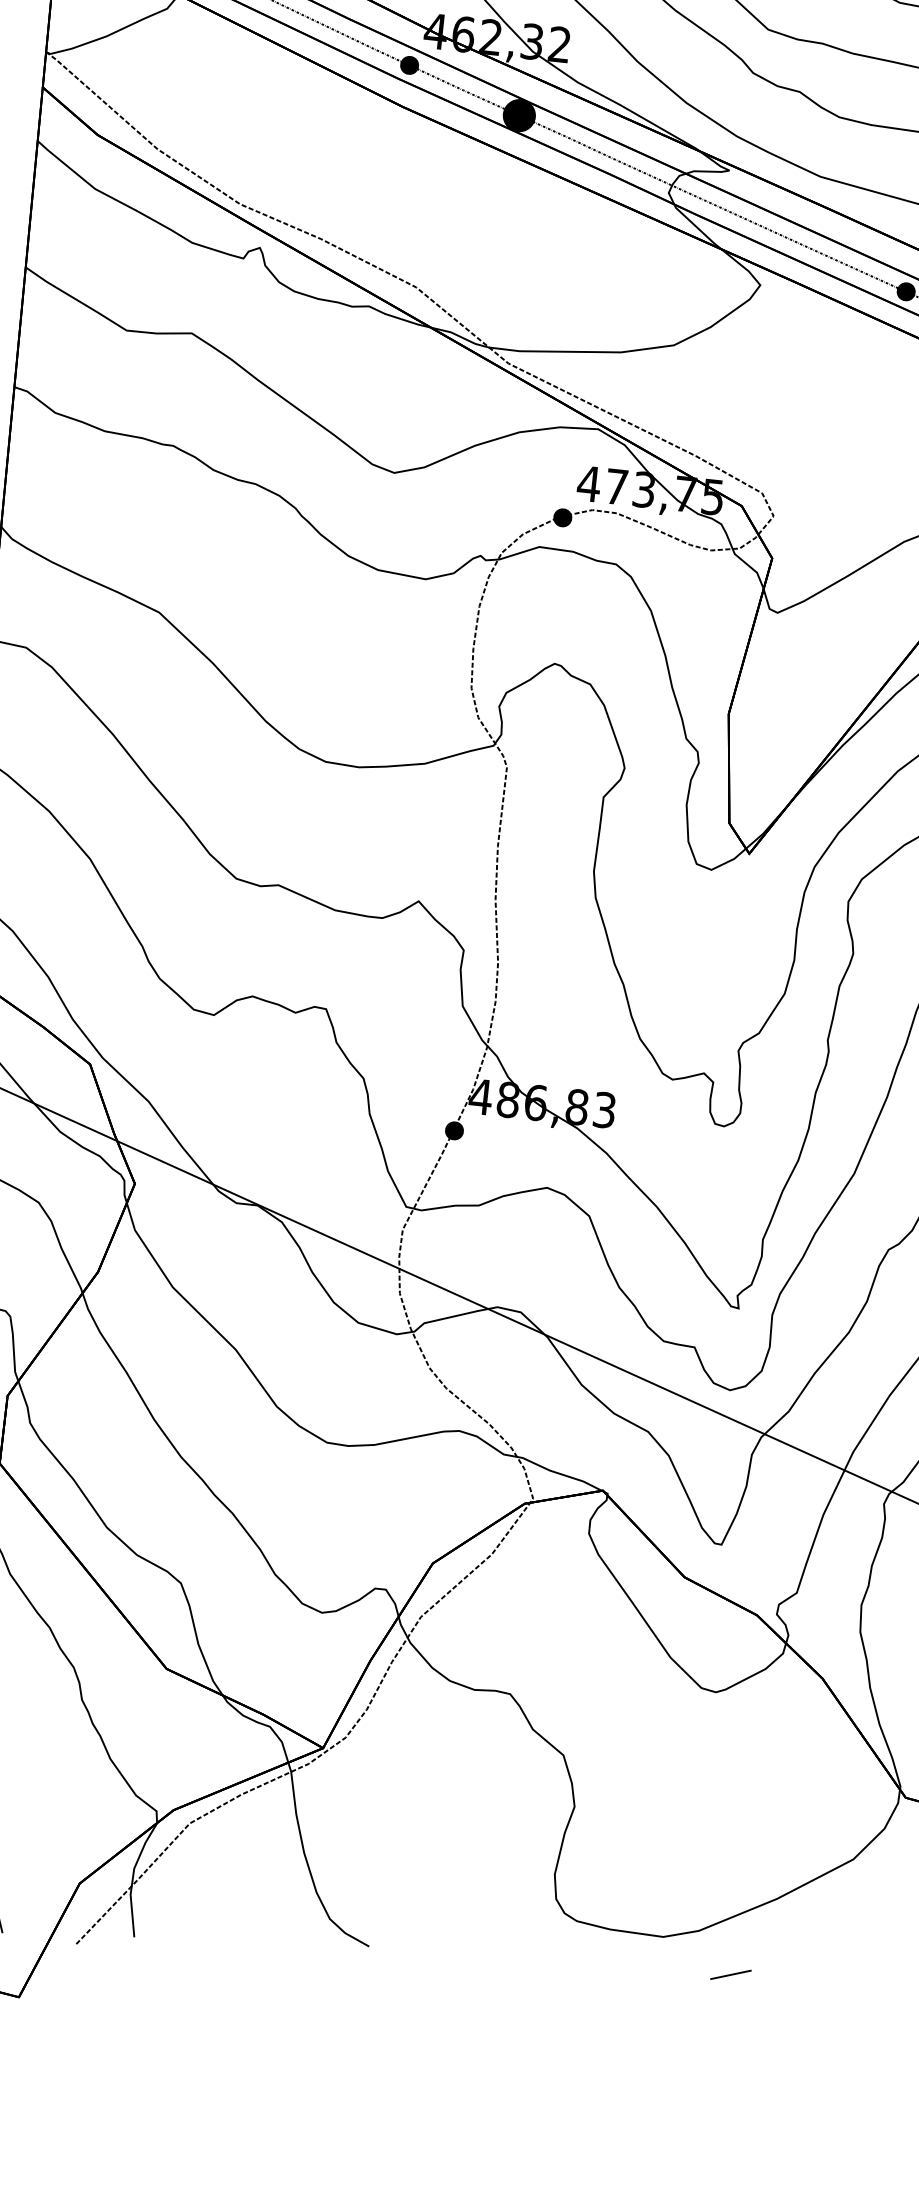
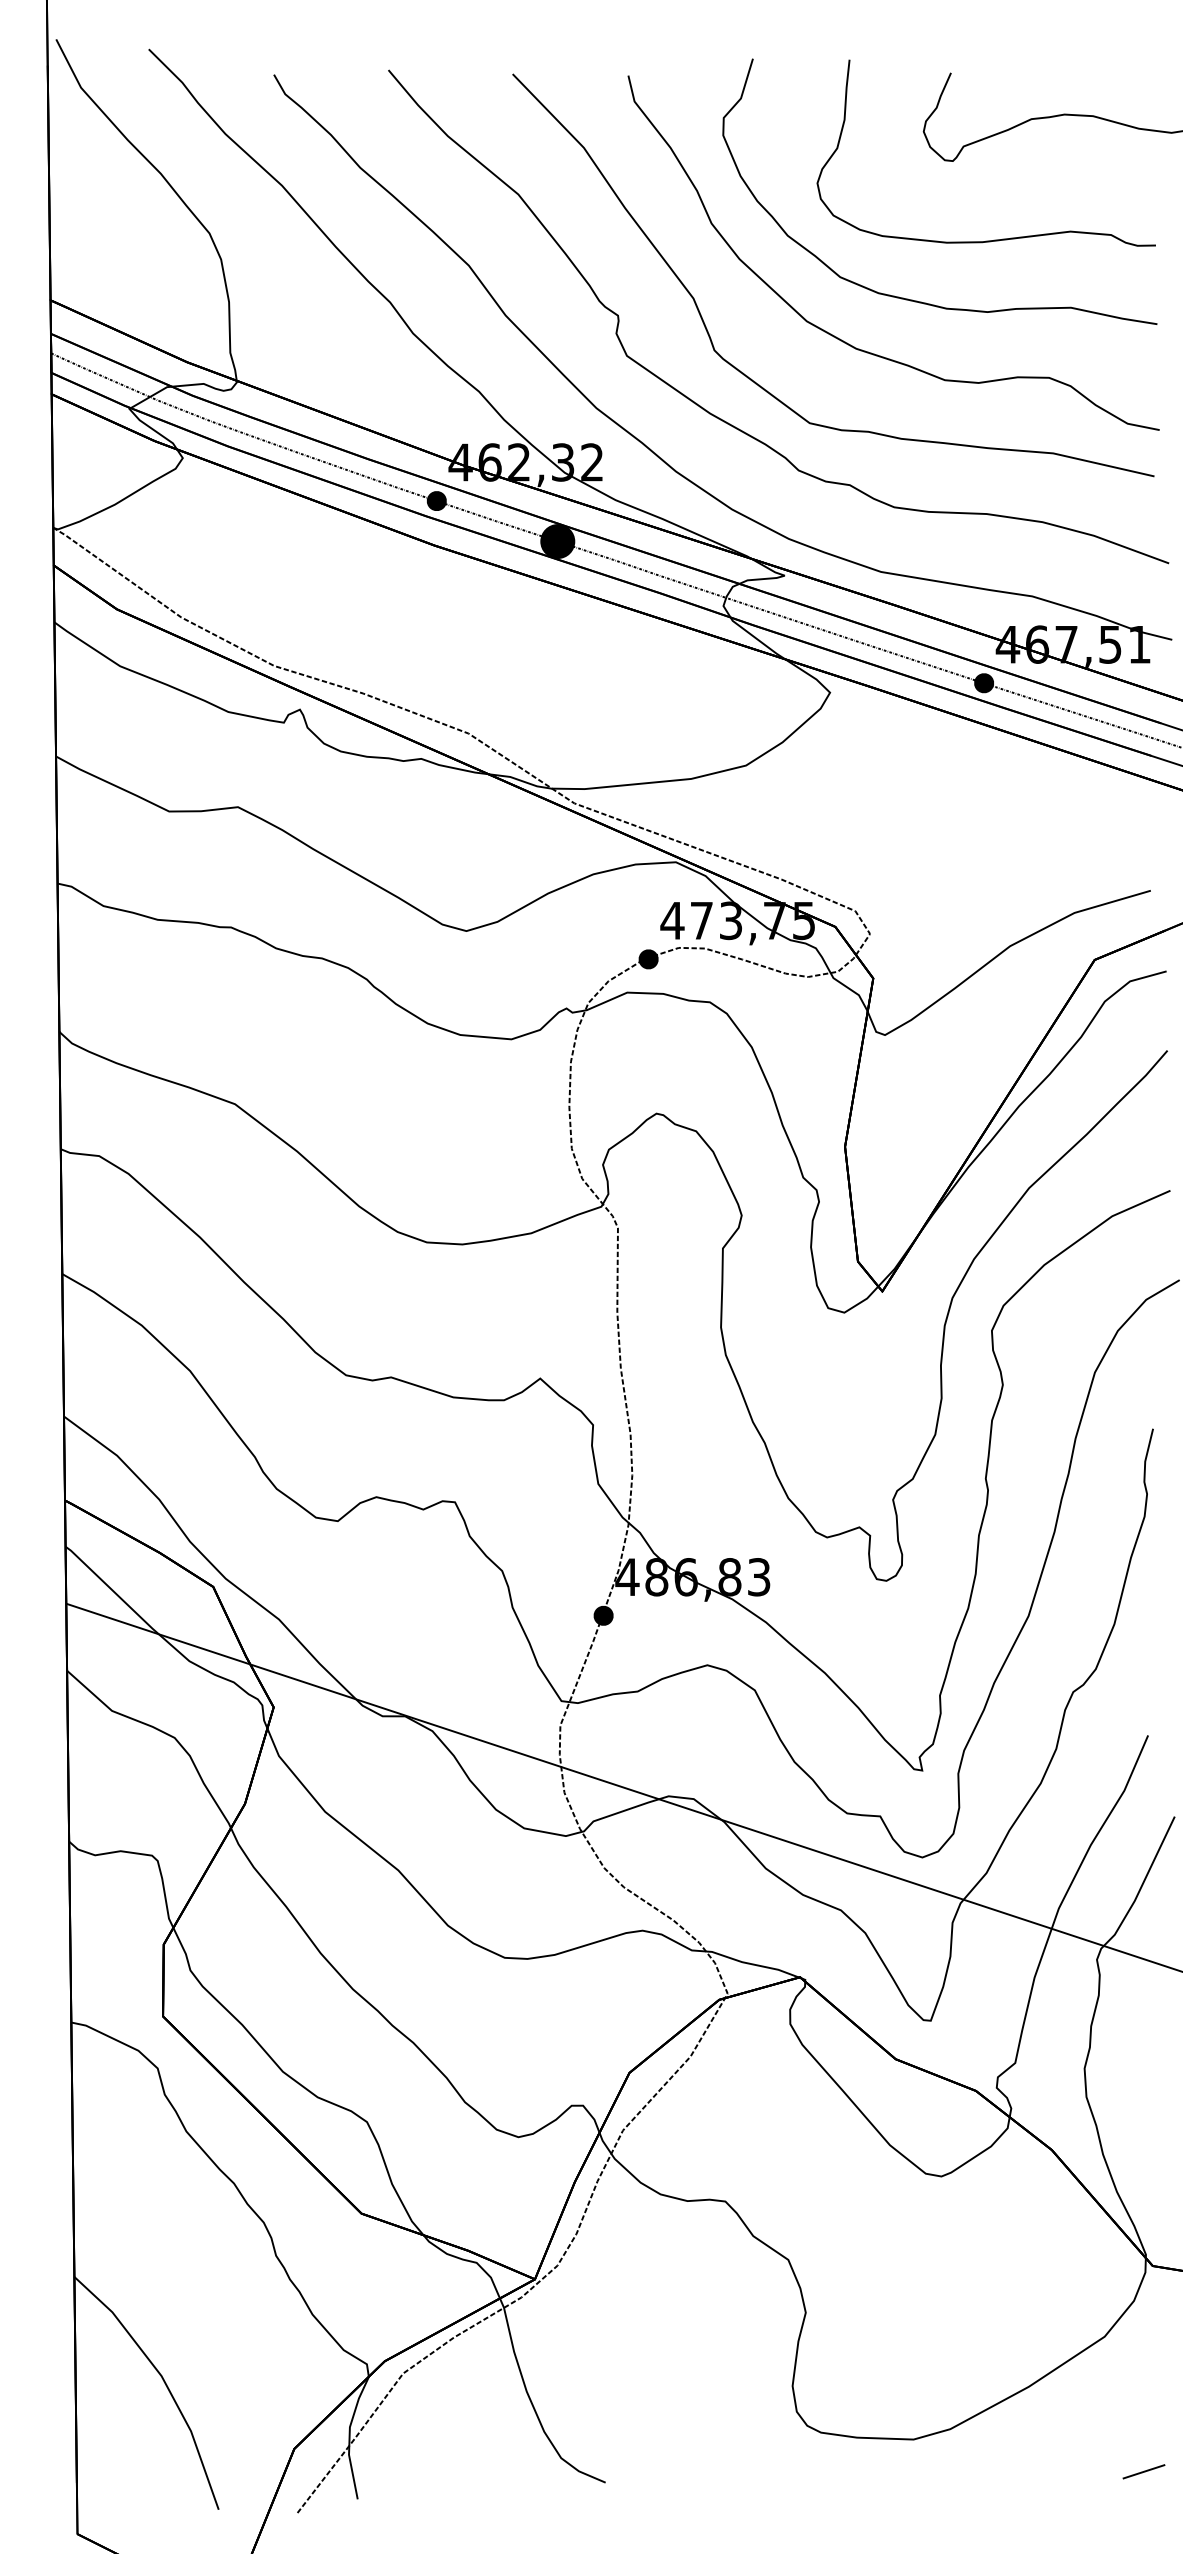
line: (730, 1974) -> (1143, 2471), moved

